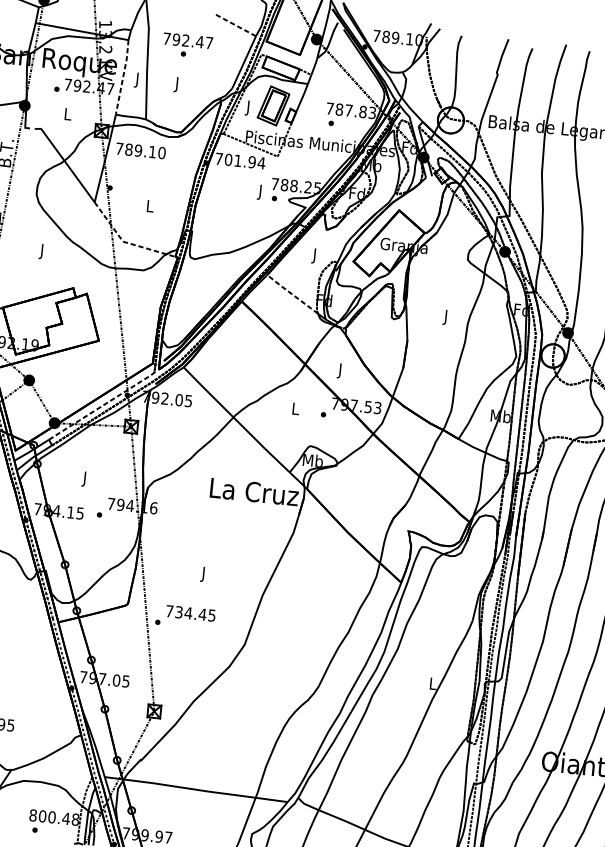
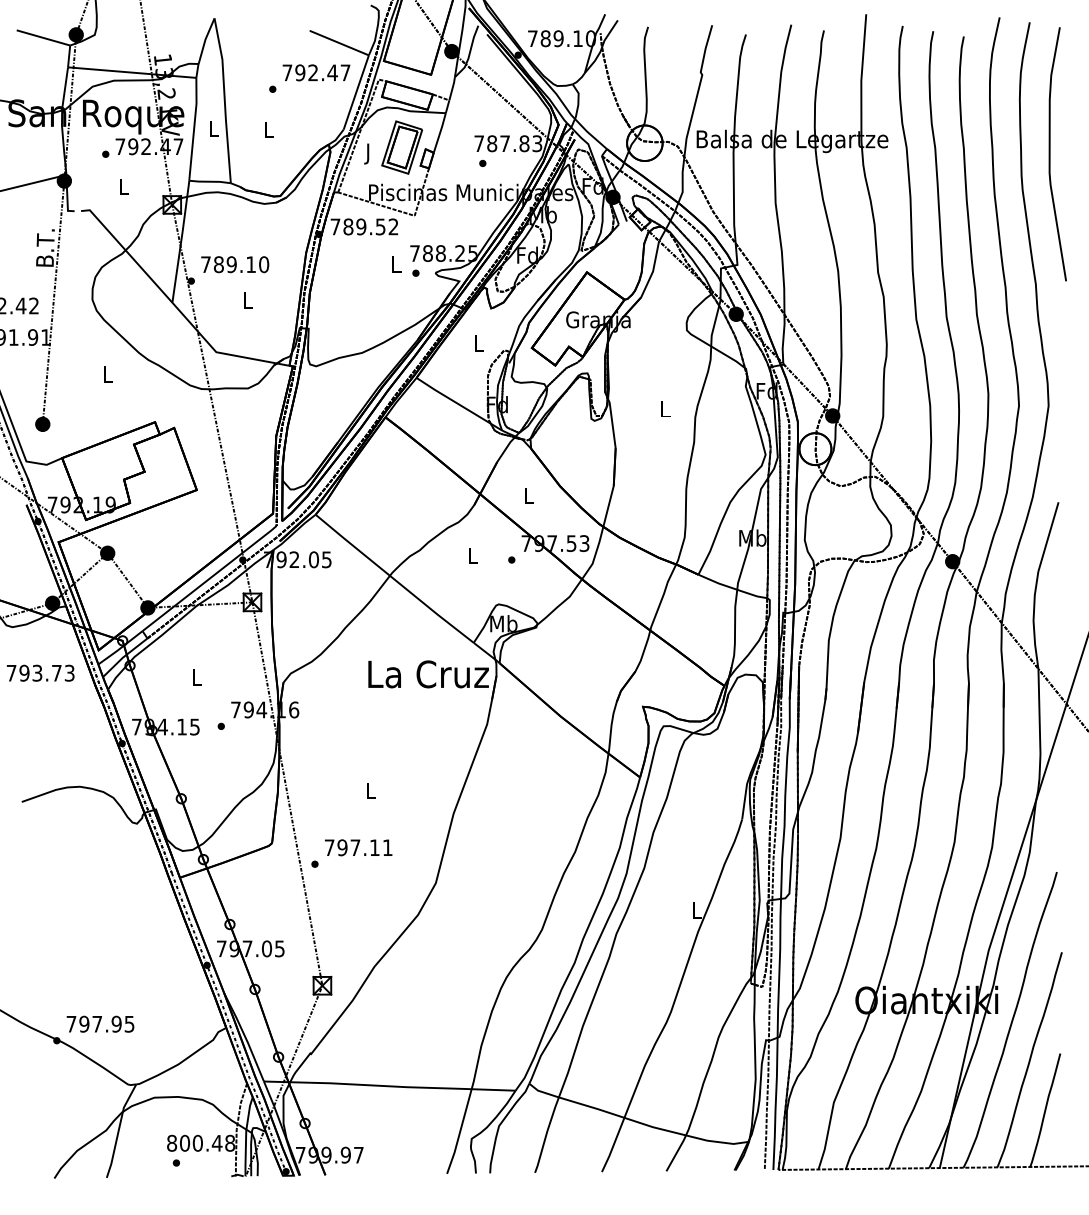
line: (234, 24) -> (338, 42), dashed -> solid
text: (188, 40) -> (316, 72), moved
line: (123, 77) -> (194, 129), dashed -> solid
text: (137, 79) -> (213, 130), J -> L
text: (177, 84) -> (268, 131), J -> L
text: (141, 150) -> (235, 264), moved
text: (244, 161) -> (370, 226), 701.94 -> 789.52
text: (260, 192) -> (396, 266), J -> L
line: (126, 242) -> (220, 352), dashed -> solid
text: (41, 251) -> (107, 376), J -> L
text: (314, 255) -> (478, 345), J -> L
line: (291, 294) -> (452, 400), dashed -> solid
text: (446, 317) -> (665, 411), J -> L
text: (340, 370) -> (528, 497), J -> L
line: (102, 405) -> (210, 577), dashed -> solid
text: (84, 478) -> (196, 679), J -> L
text: (203, 574) -> (370, 792), J -> L
text: (195, 613) -> (364, 847), 734.45 -> 797.11

